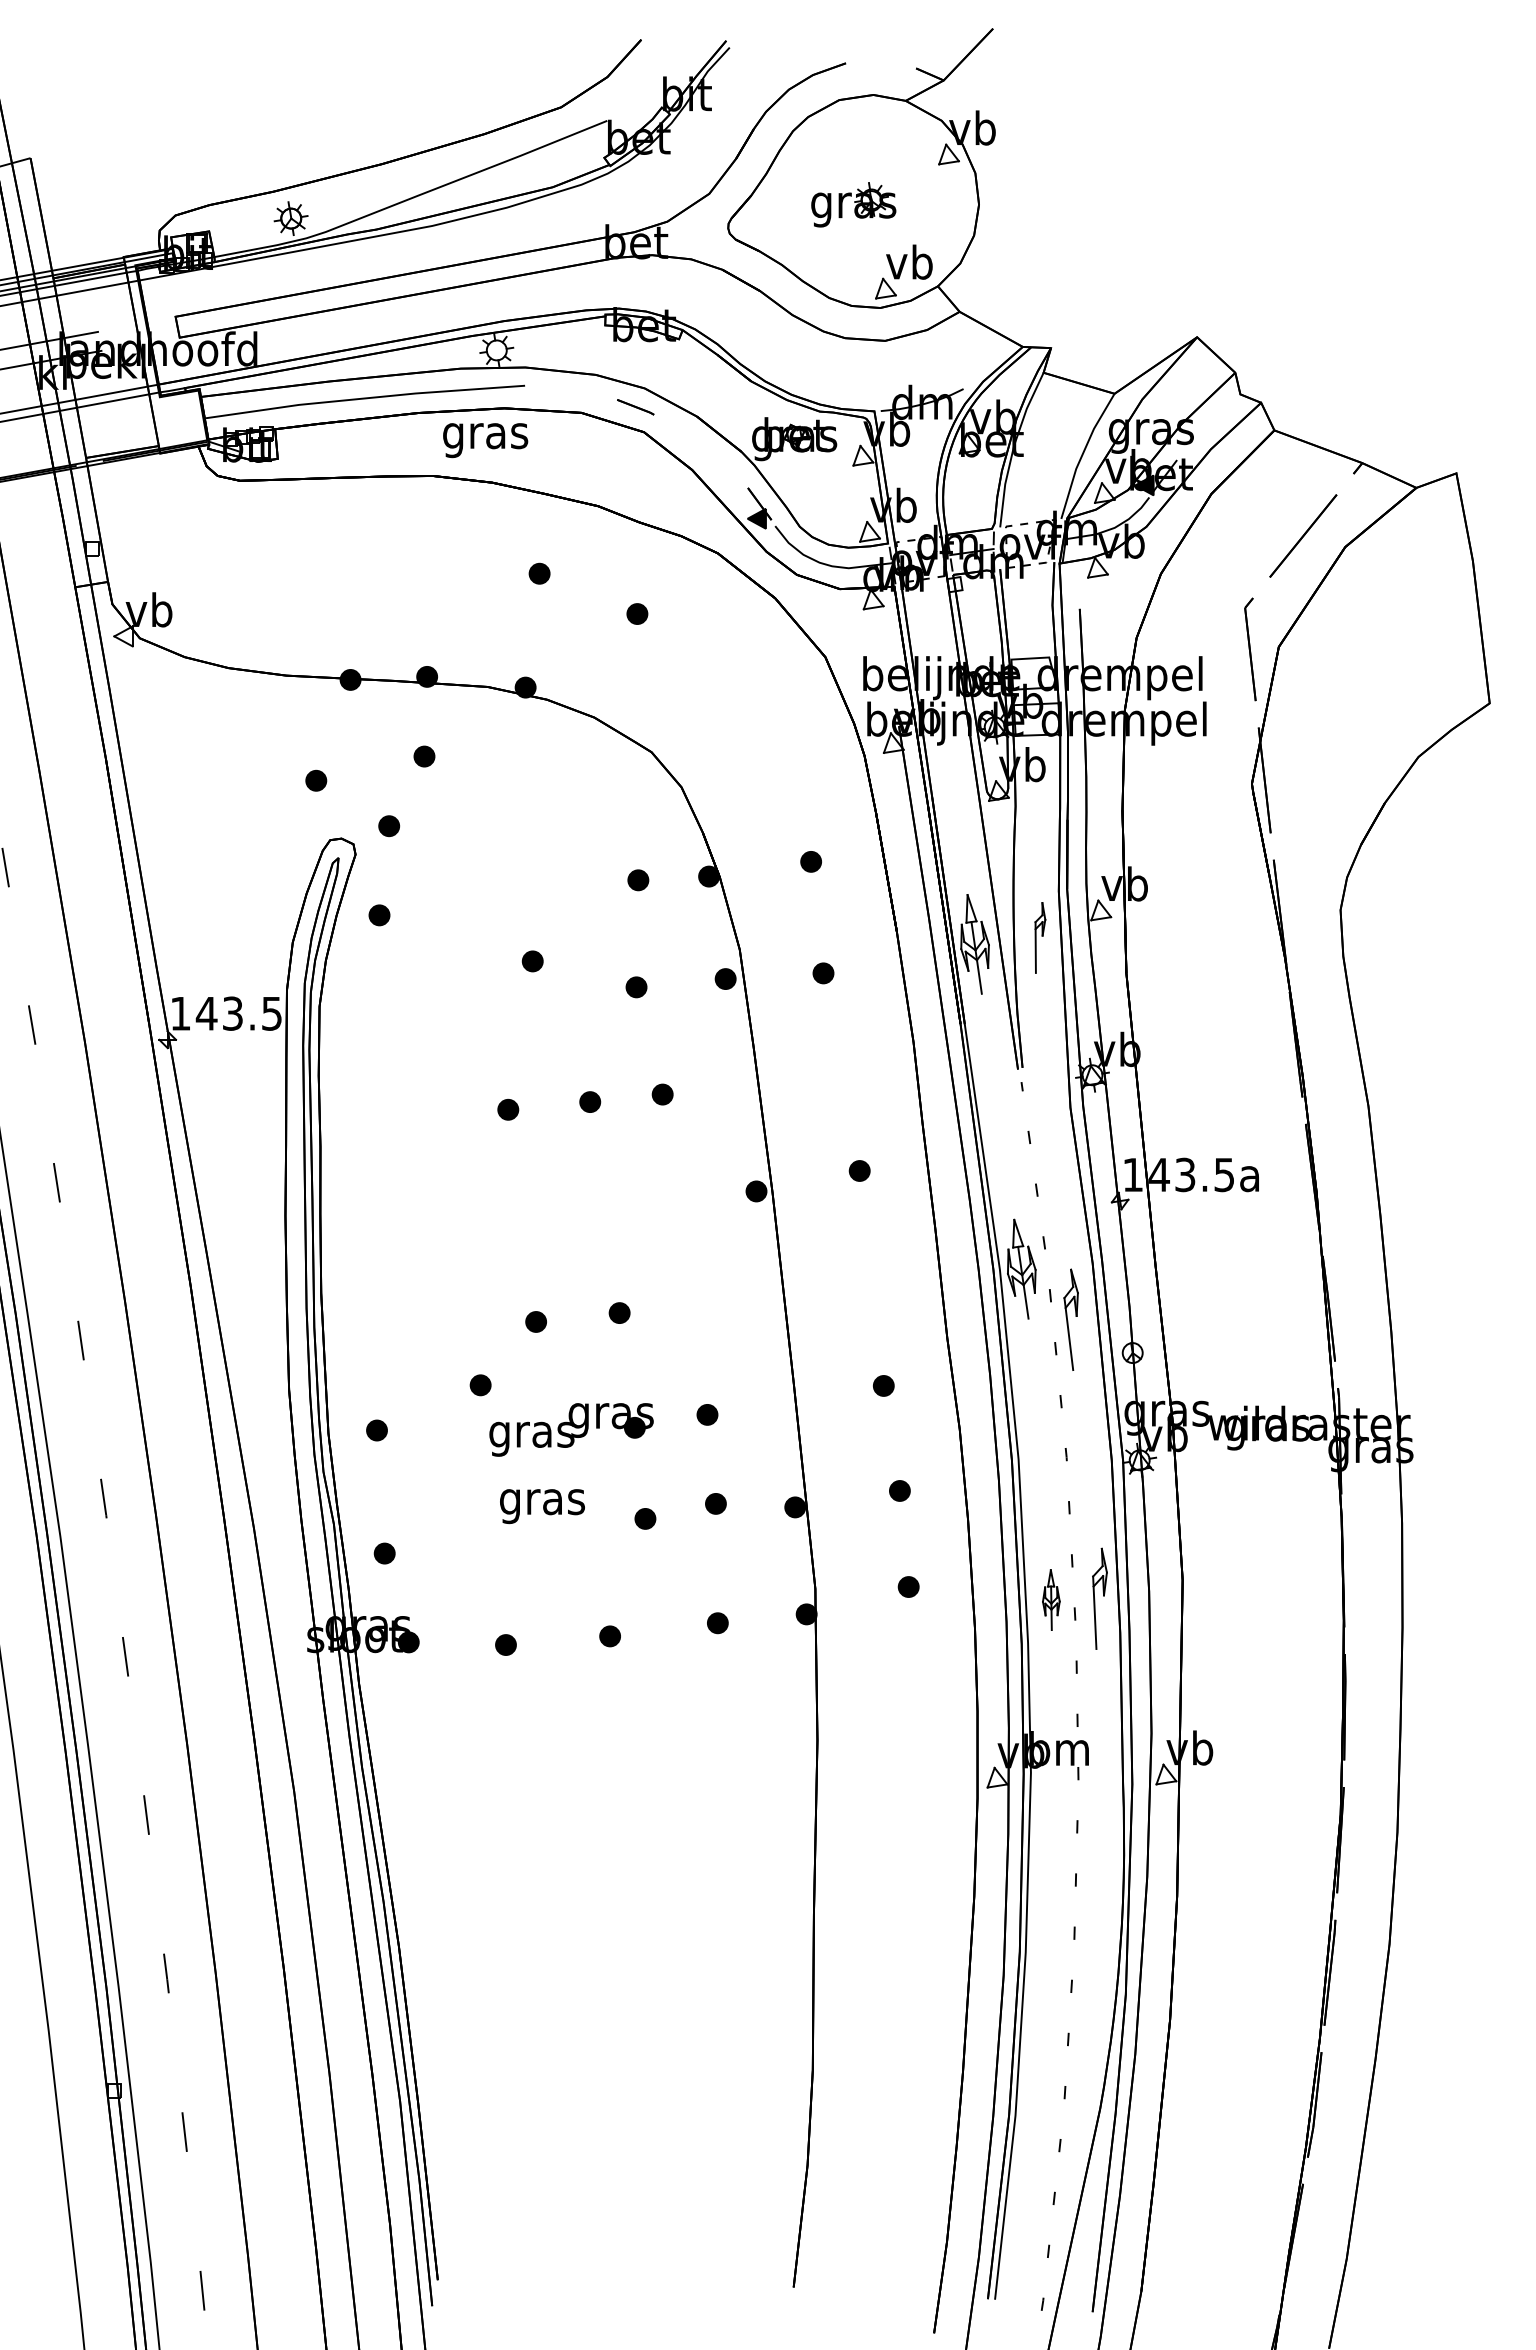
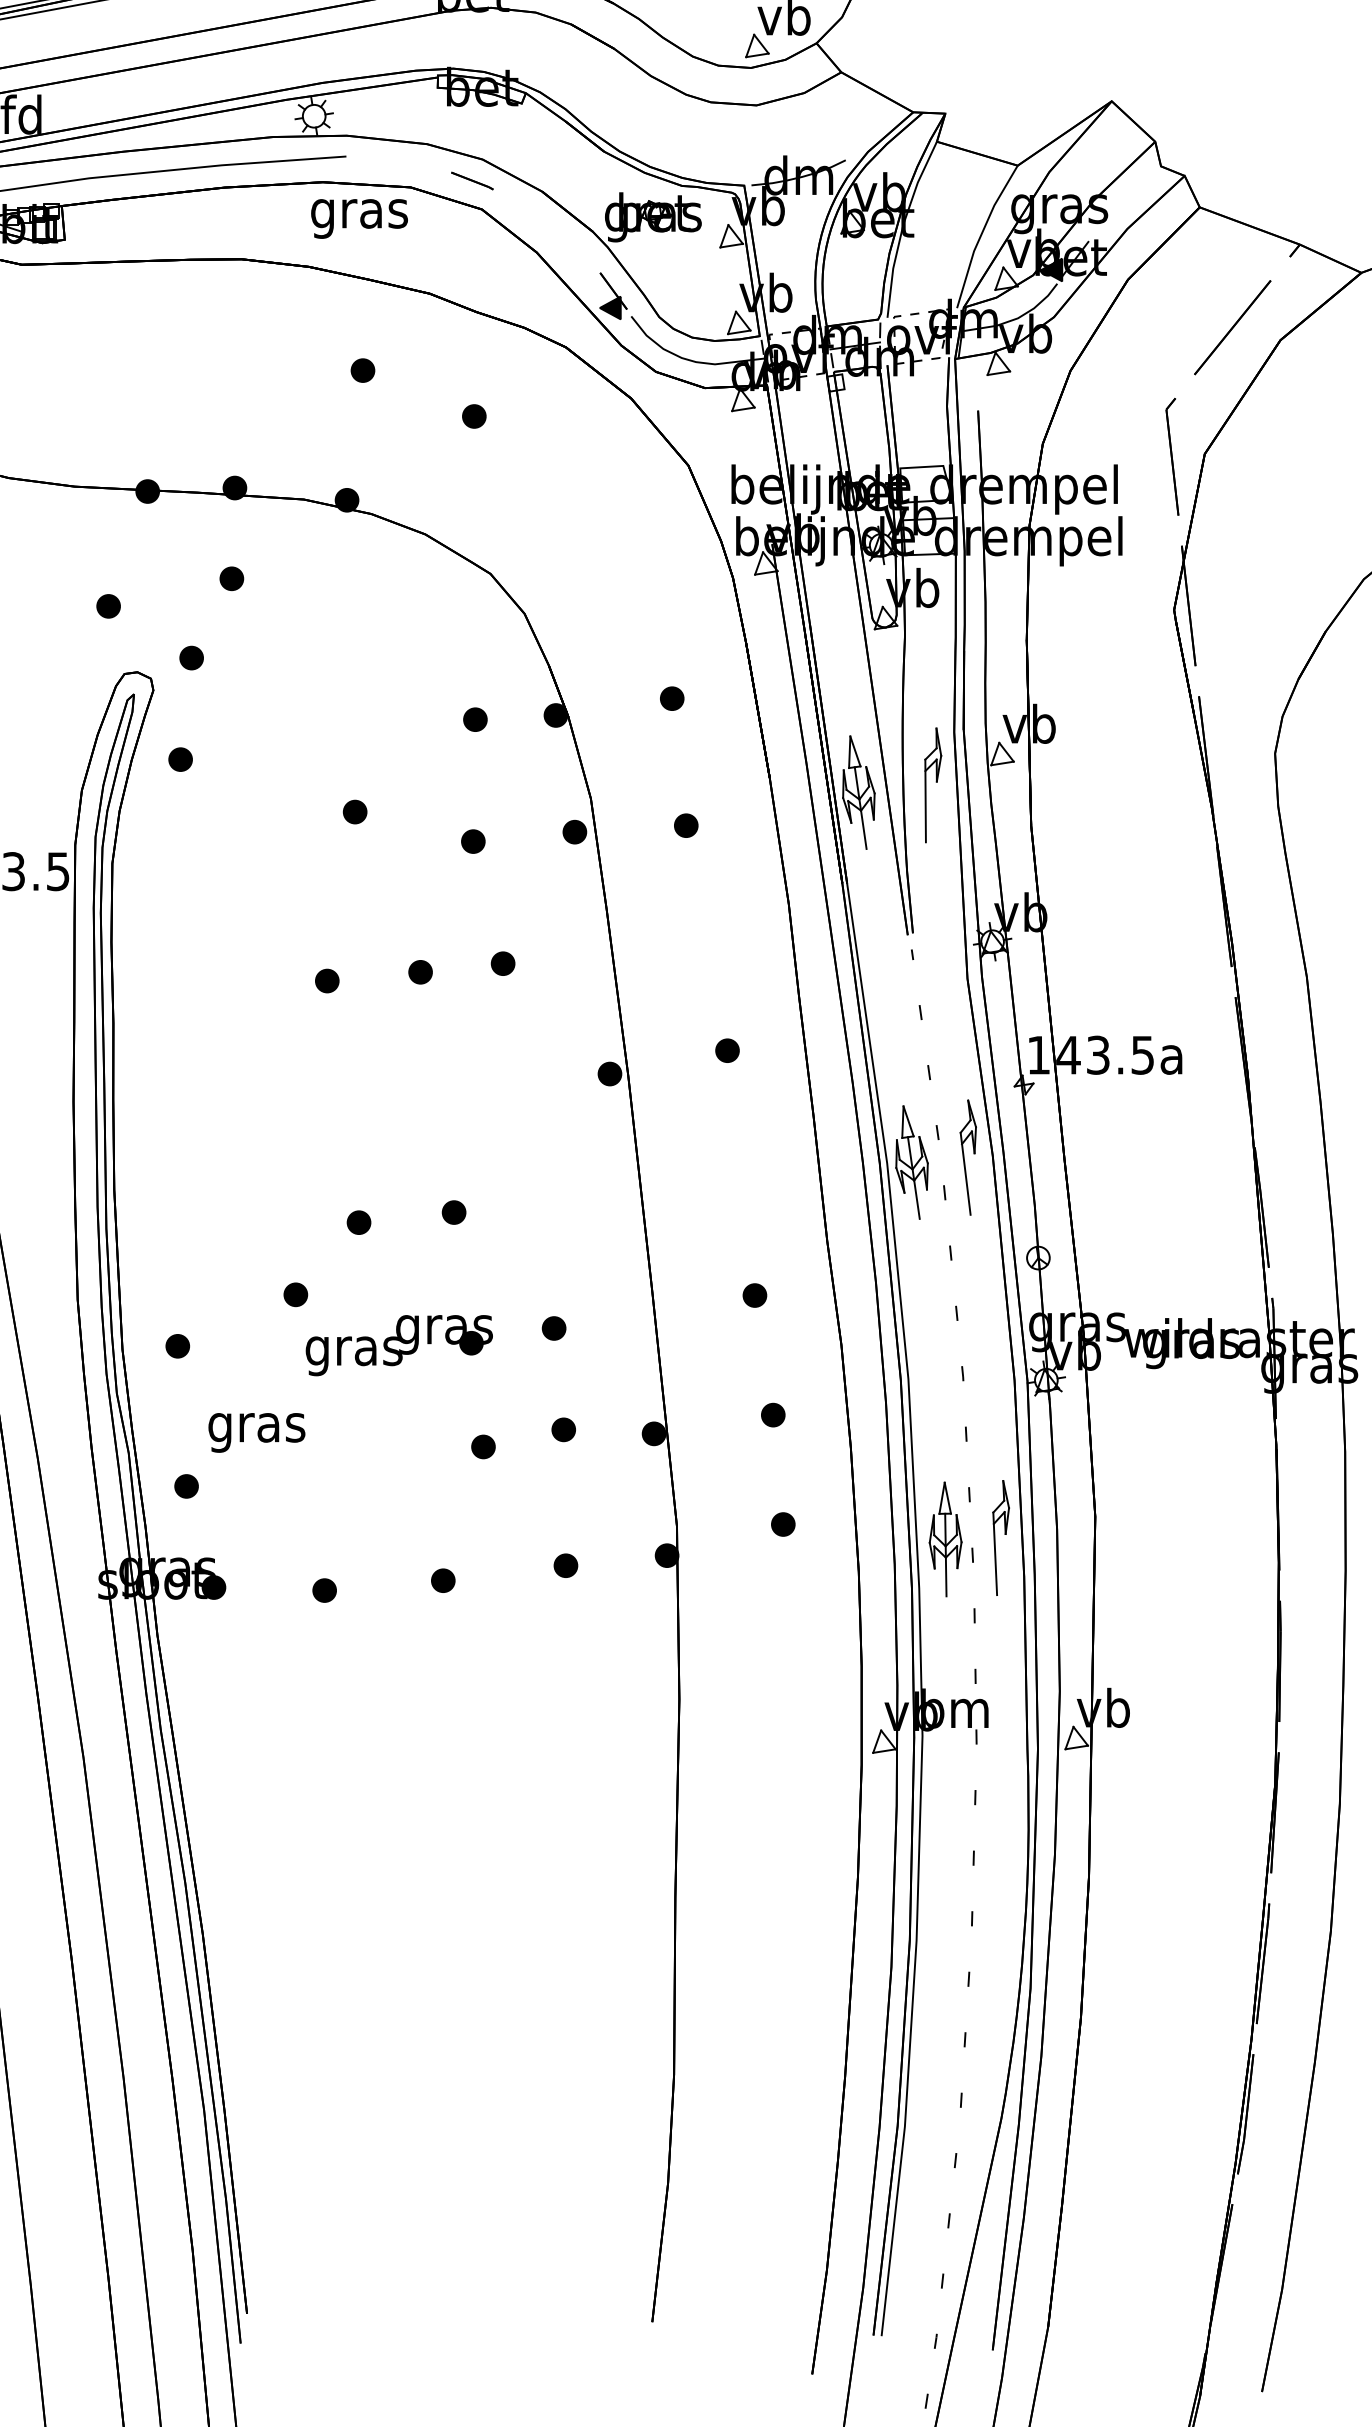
text: (485, 440) -> (359, 218), moved
part: (1040, 937) -> (933, 784), size x1.43
part: (1070, 1319) -> (967, 1157), moved
text: (542, 1506) -> (256, 1432), moved
part: (1051, 1599) -> (945, 1538), size x1.67

